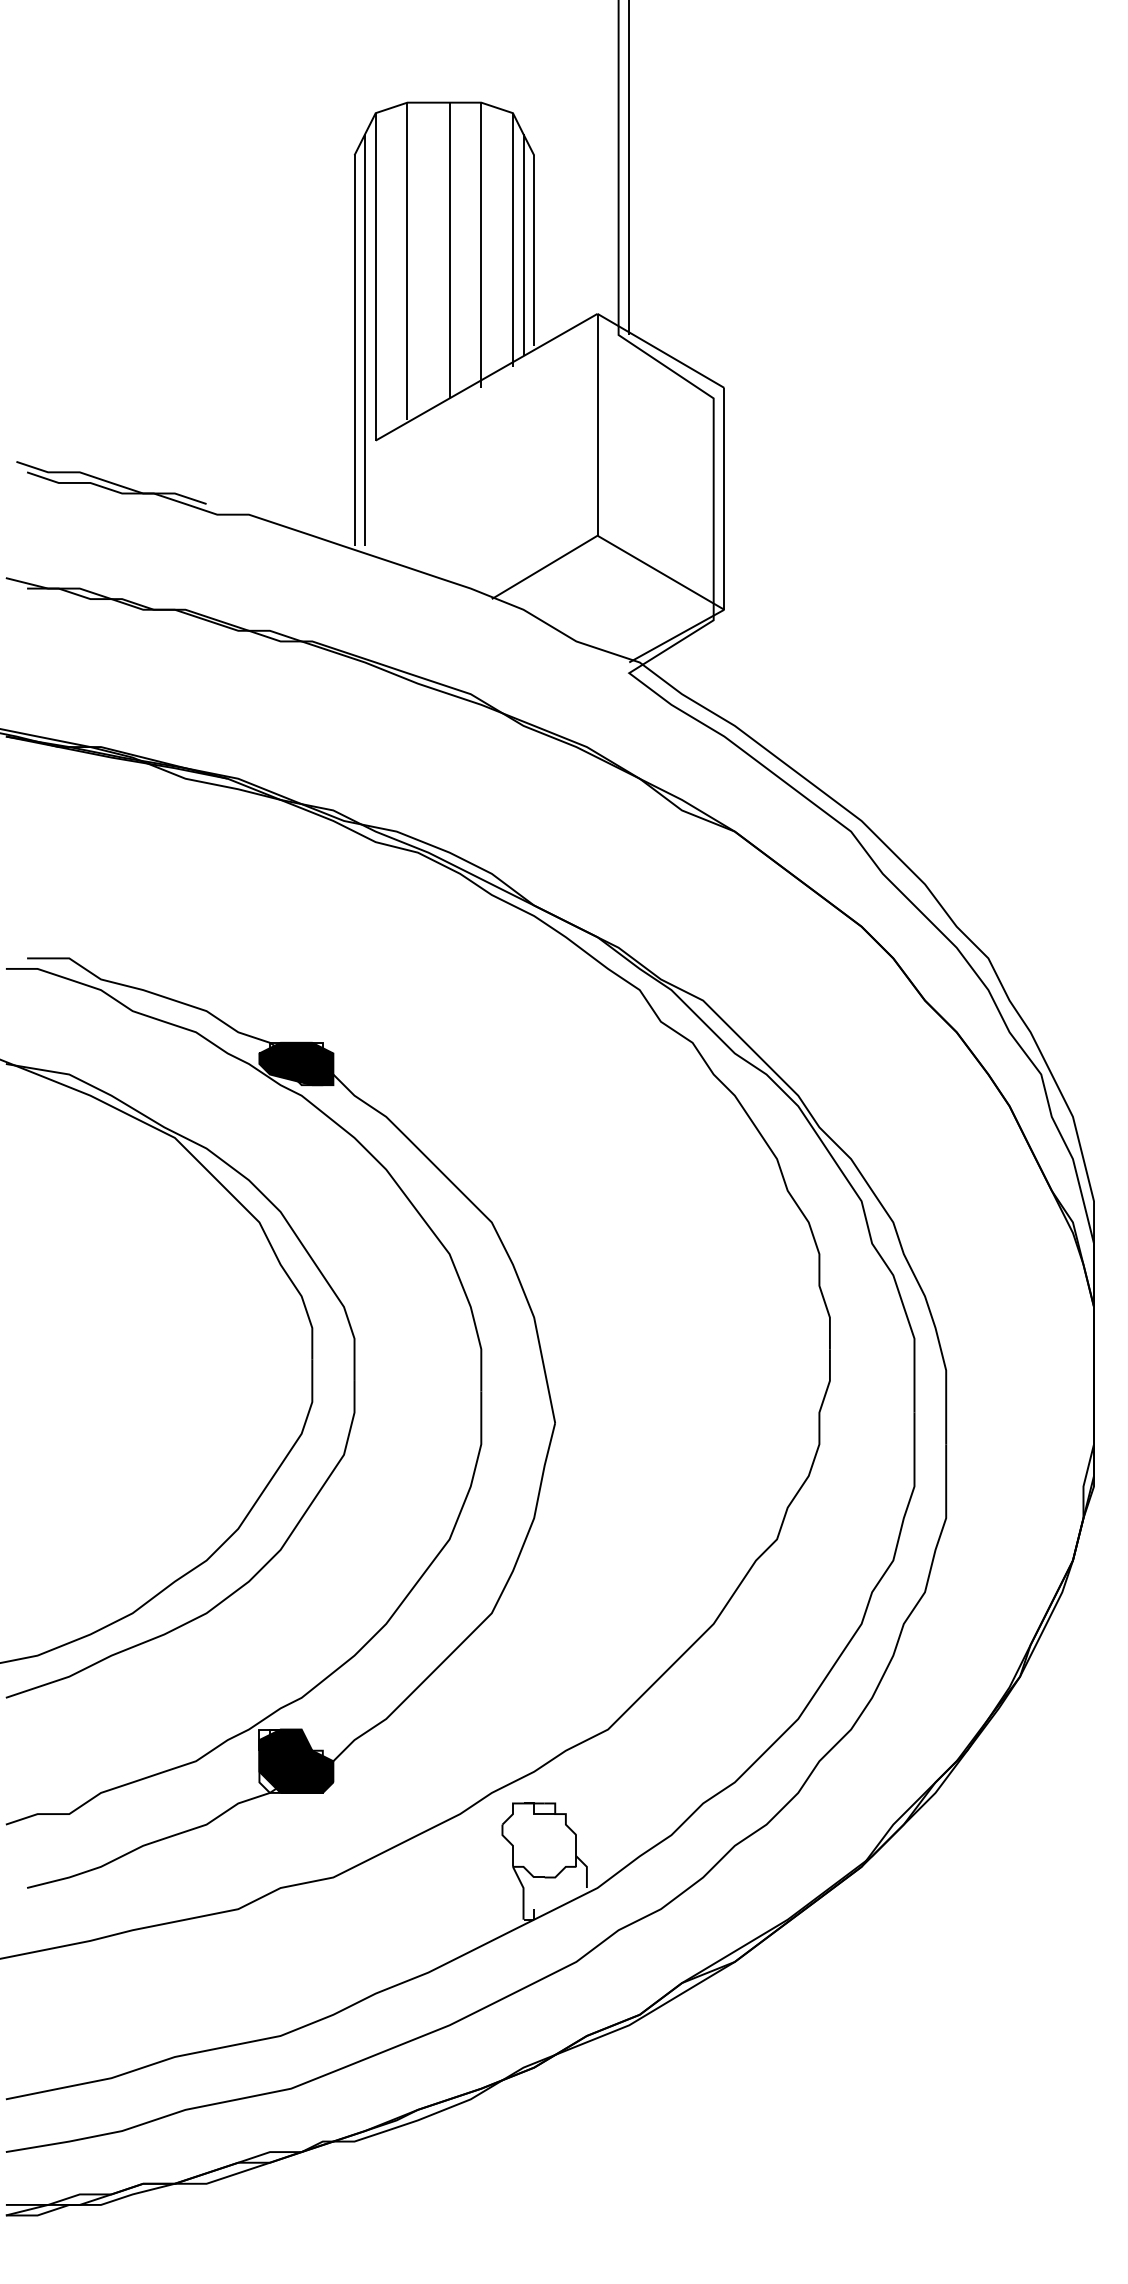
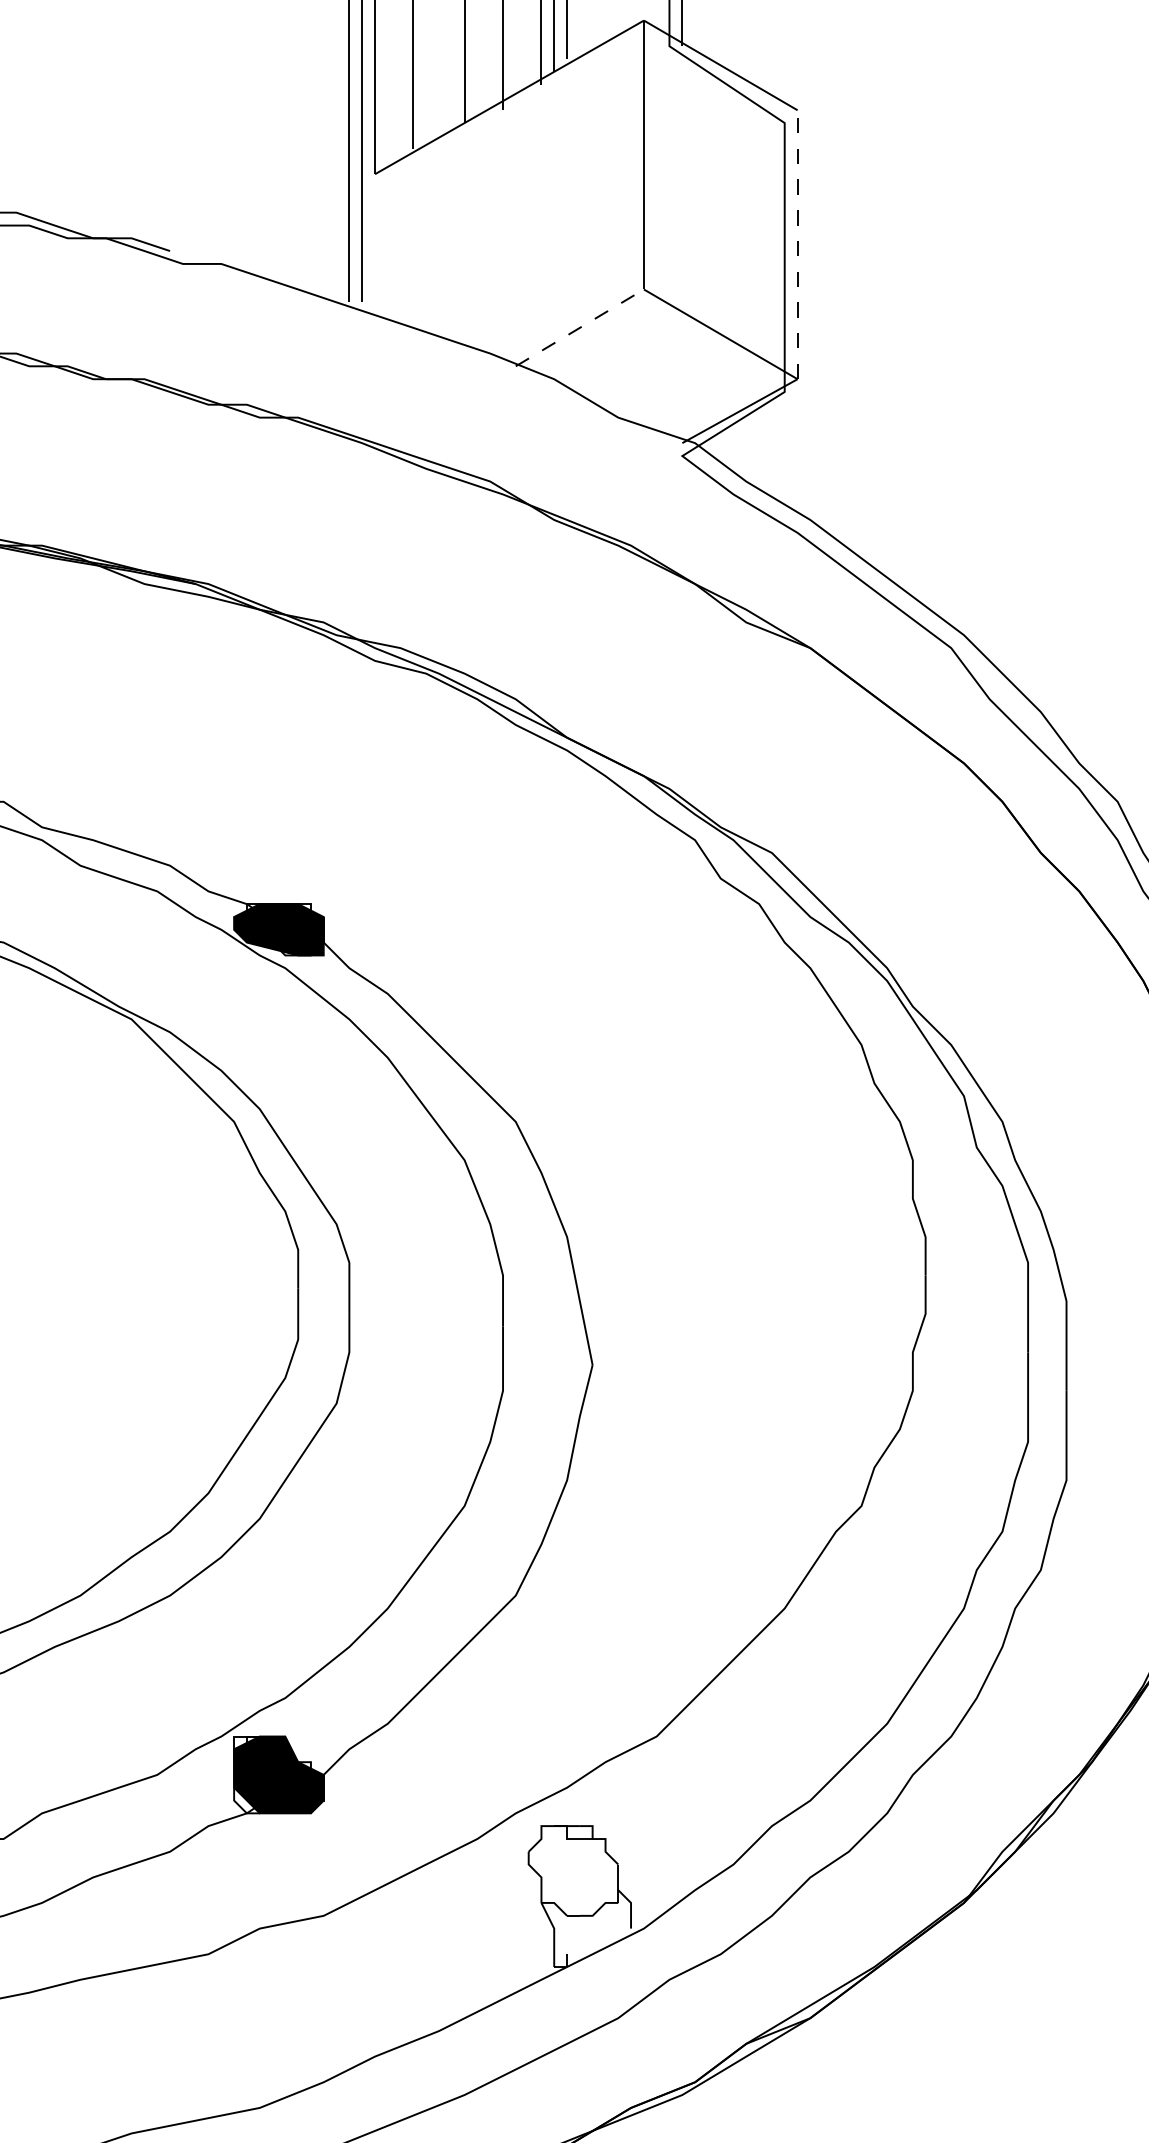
line: (724, 498) -> (797, 244), solid -> dashed
line: (544, 567) -> (579, 327), solid -> dashed

